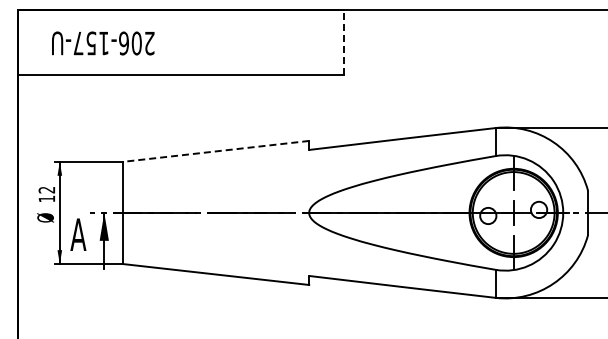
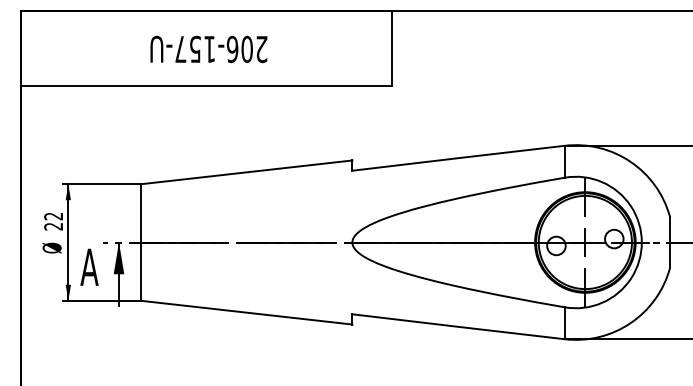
line: (343, 42) -> (391, 48), dashed -> solid
text: (103, 43) -> (209, 49), moved
line: (216, 151) -> (246, 172), dashed -> solid
text: (46, 198) -> (53, 226), 12 -> 22

